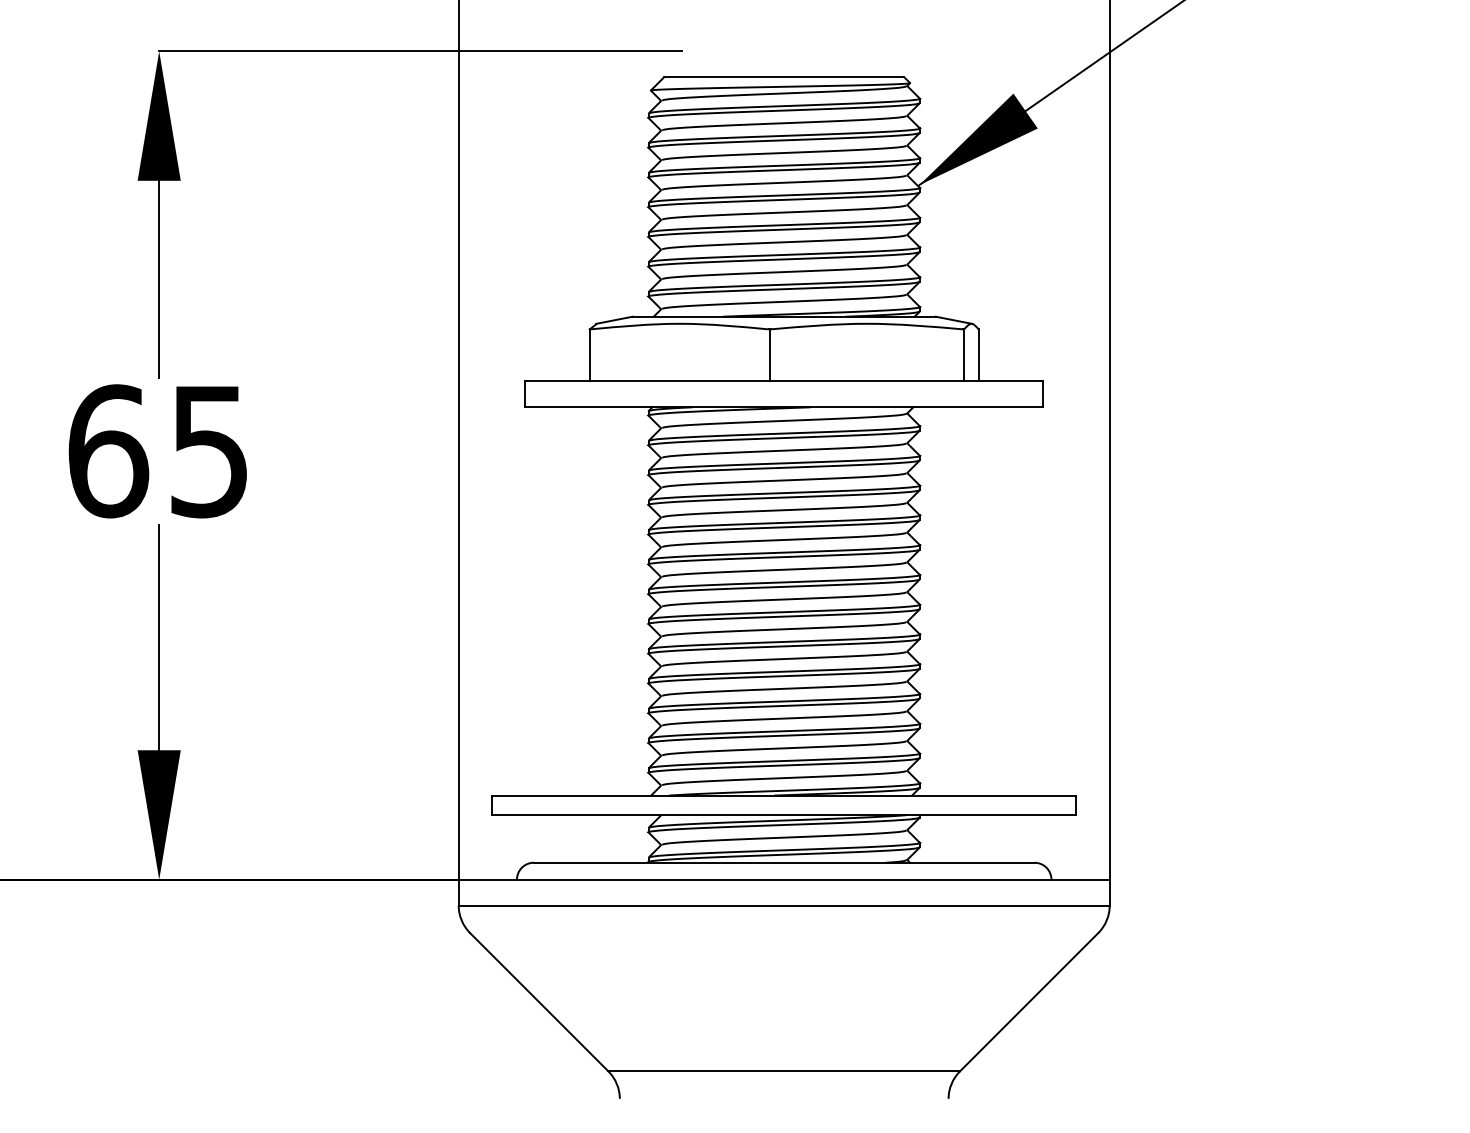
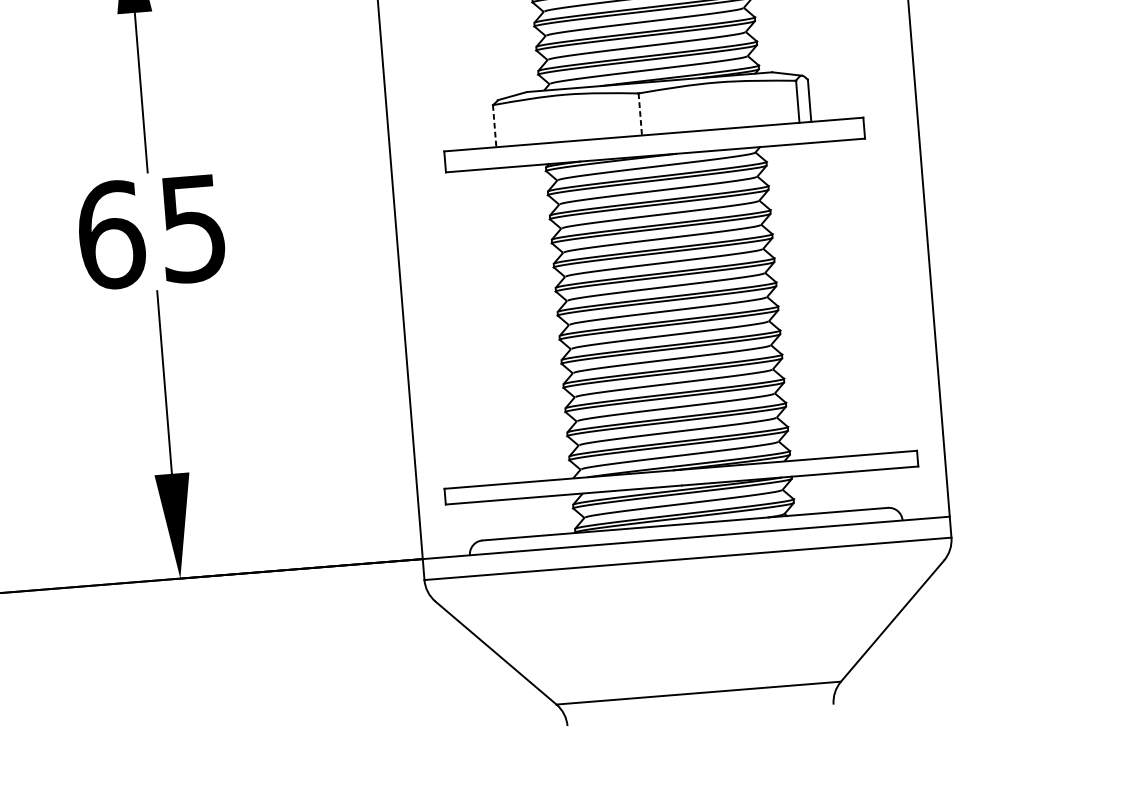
line: (589, 355) -> (494, 126), solid -> dashed
line: (769, 355) -> (640, 114), solid -> dashed

